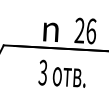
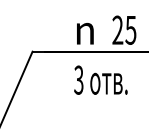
text: (90, 30) -> (130, 29), 26 -> 25

